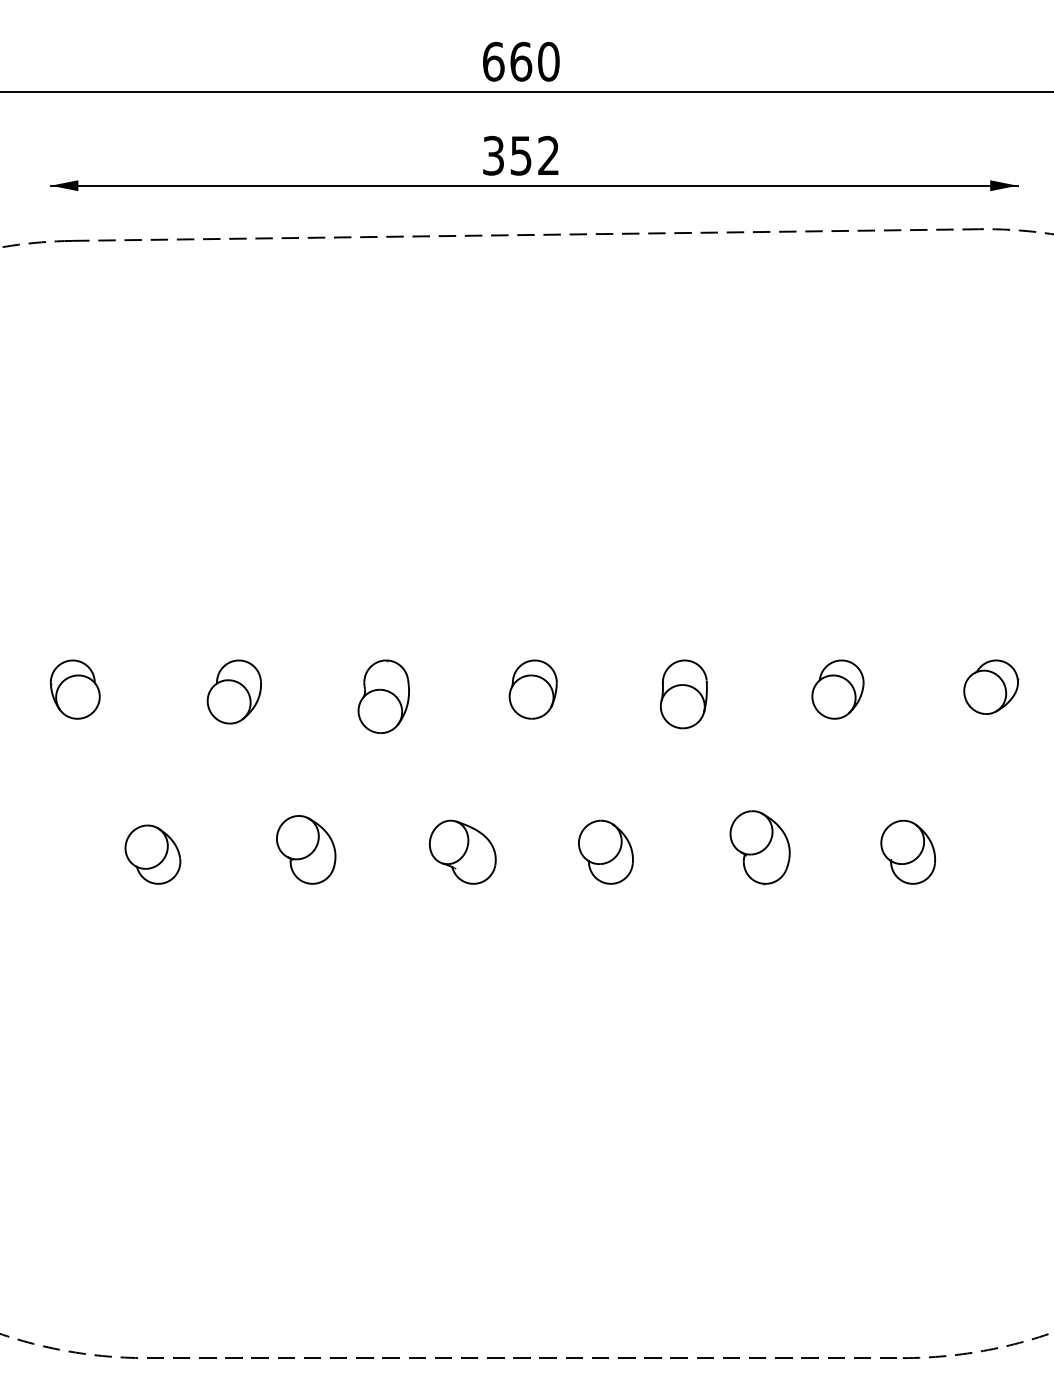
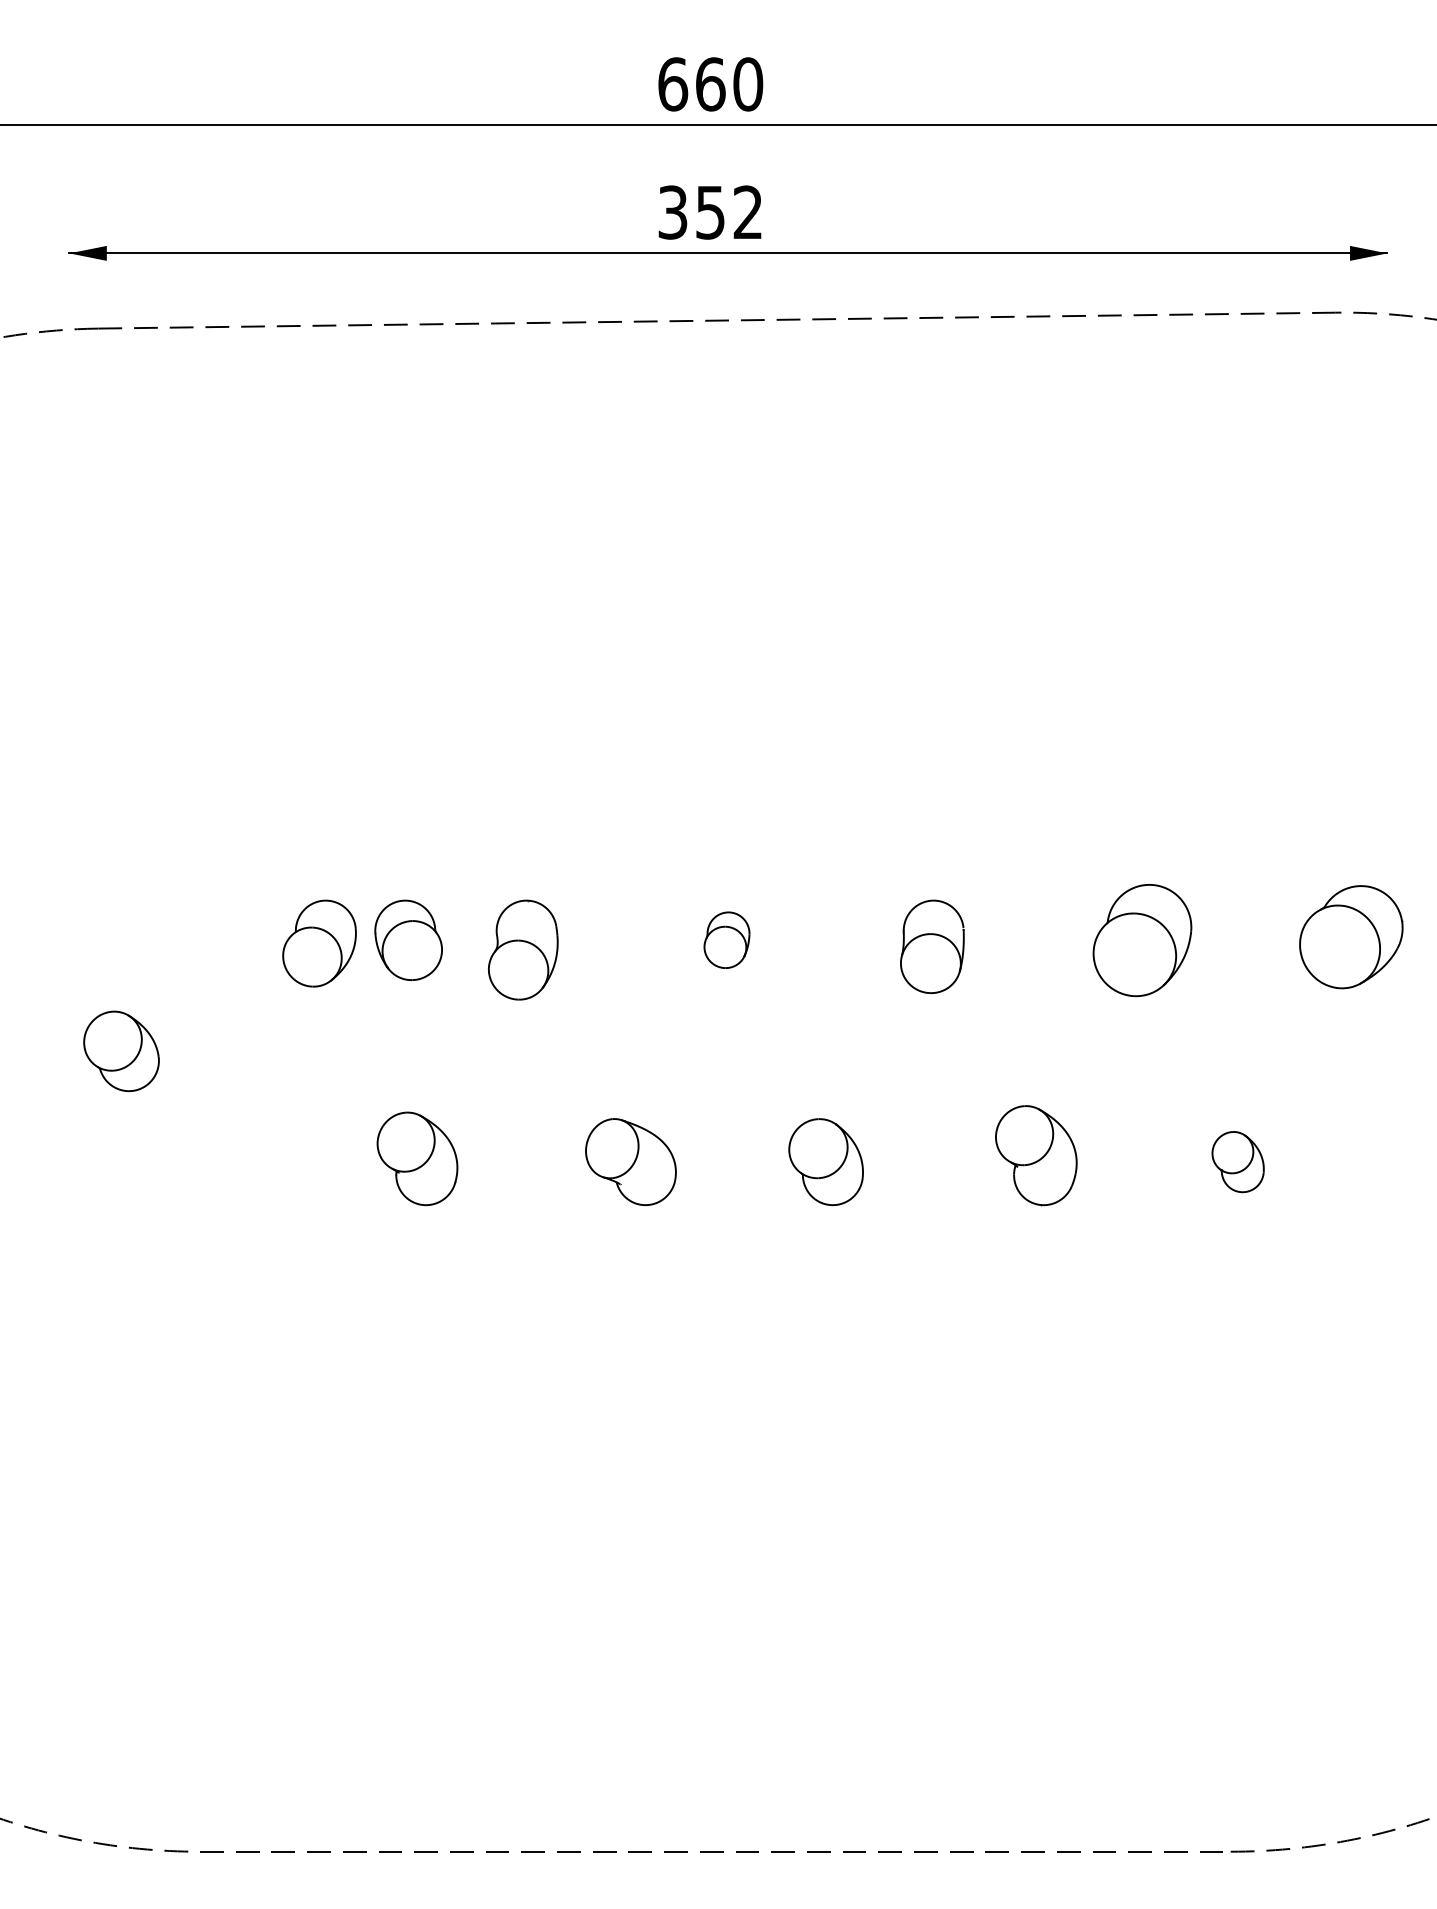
part: (990, 686) -> (1350, 936), size x1.4
part: (75, 688) -> (408, 939), moved
part: (532, 688) -> (726, 939), size x0.7
part: (838, 688) -> (1142, 939), size x1.4
part: (907, 851) -> (1237, 1161), size x0.7
part: (152, 854) -> (121, 1051), moved

